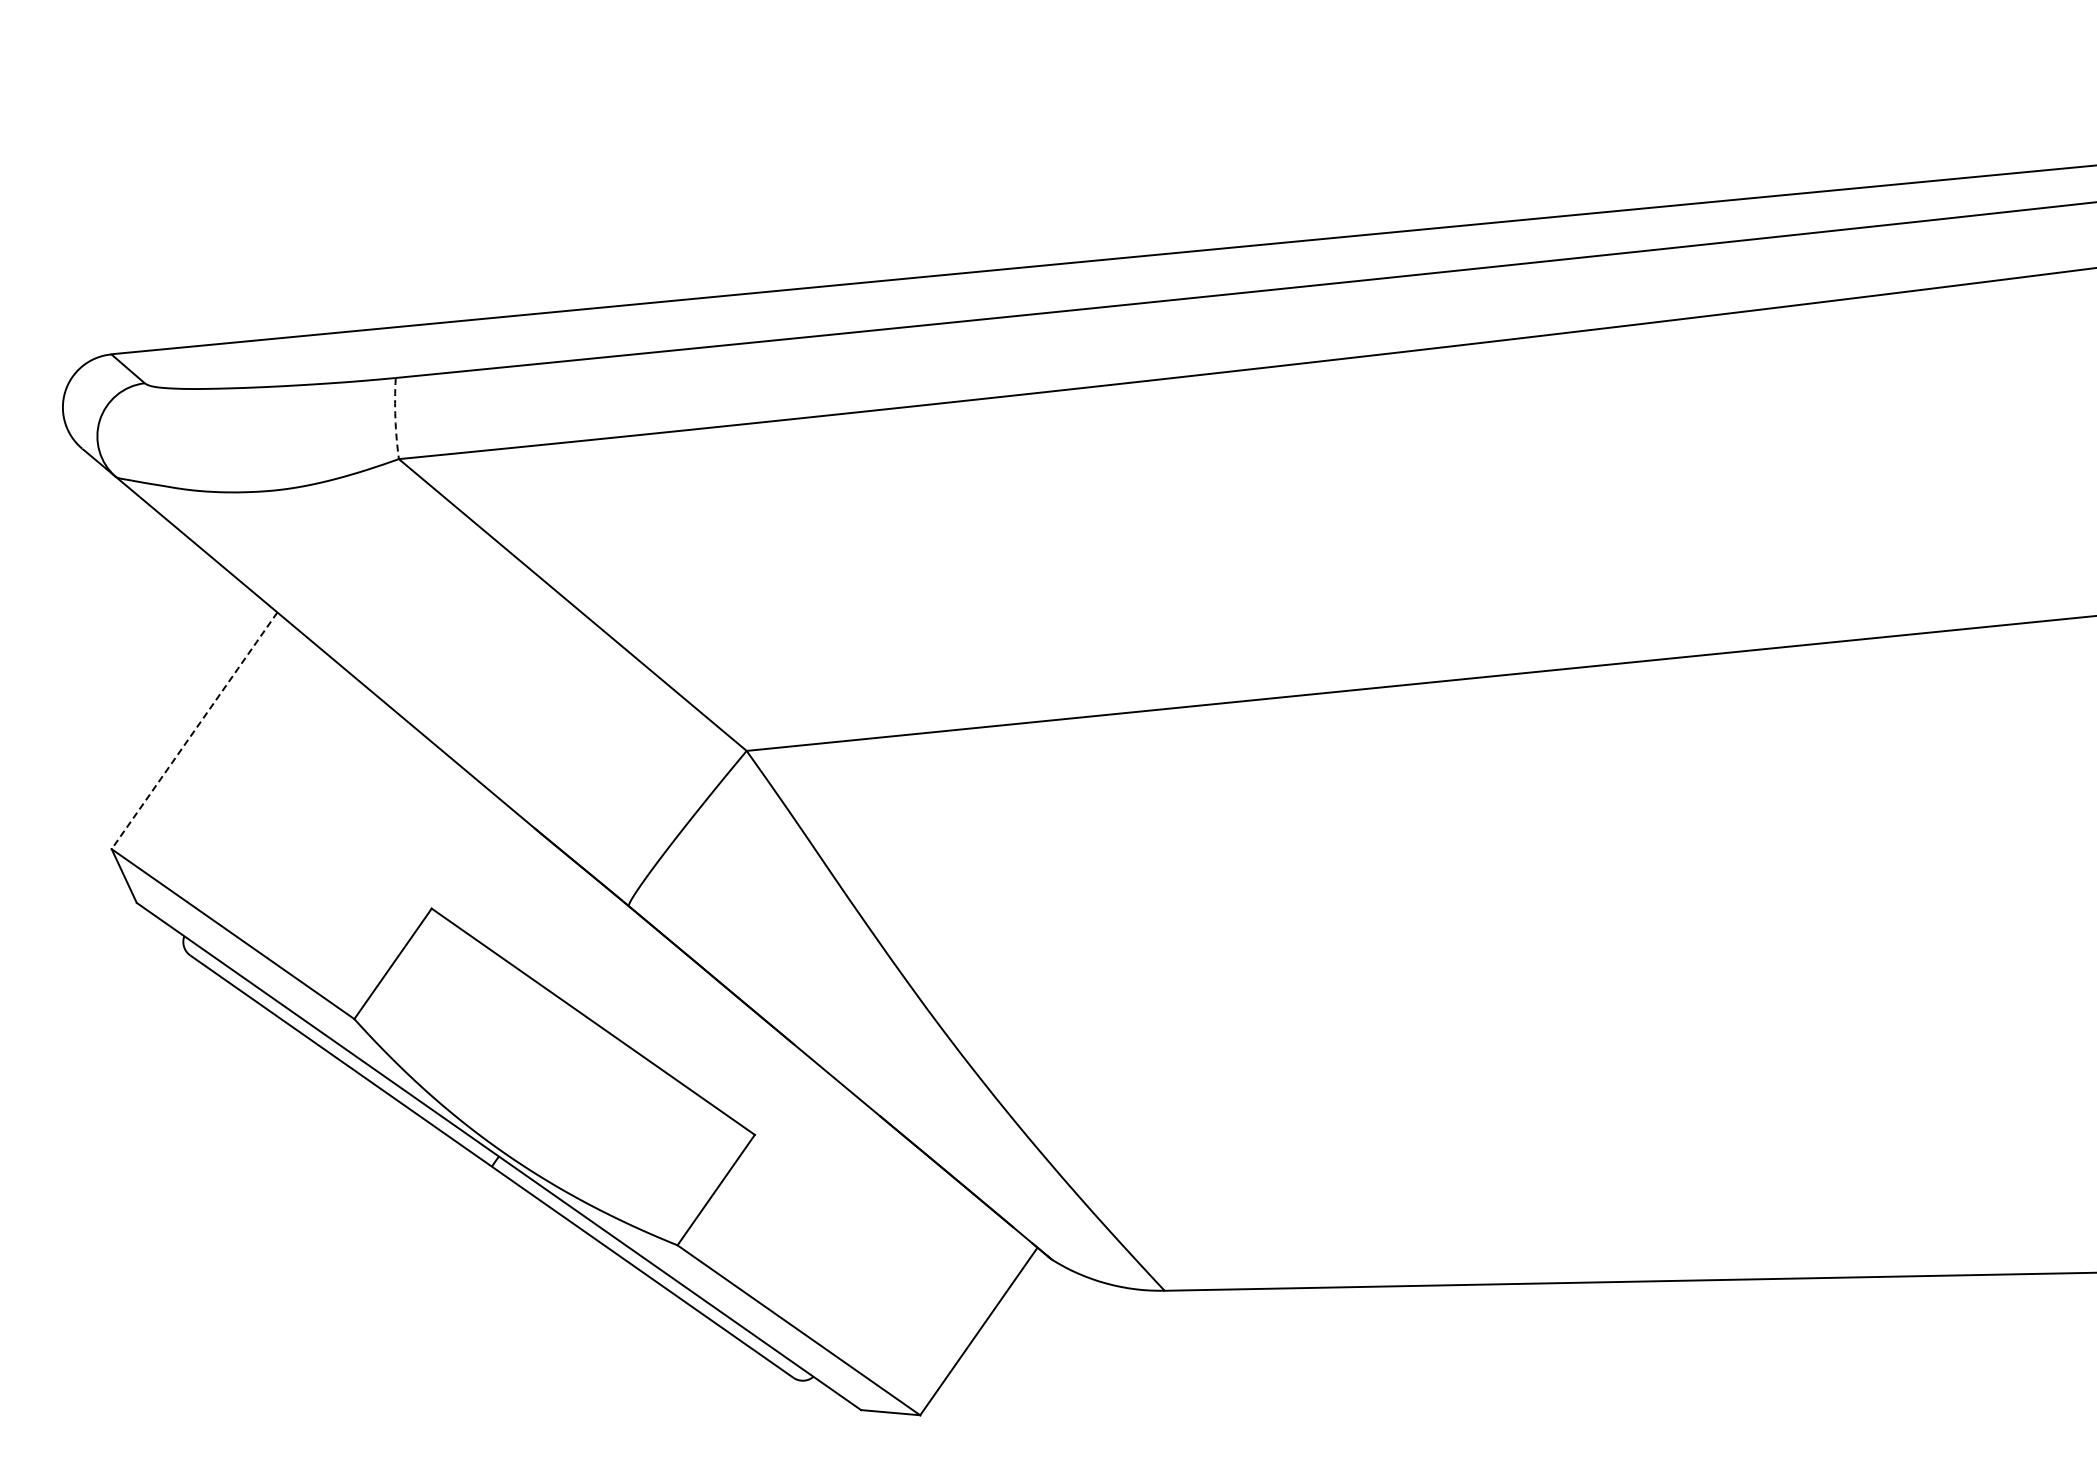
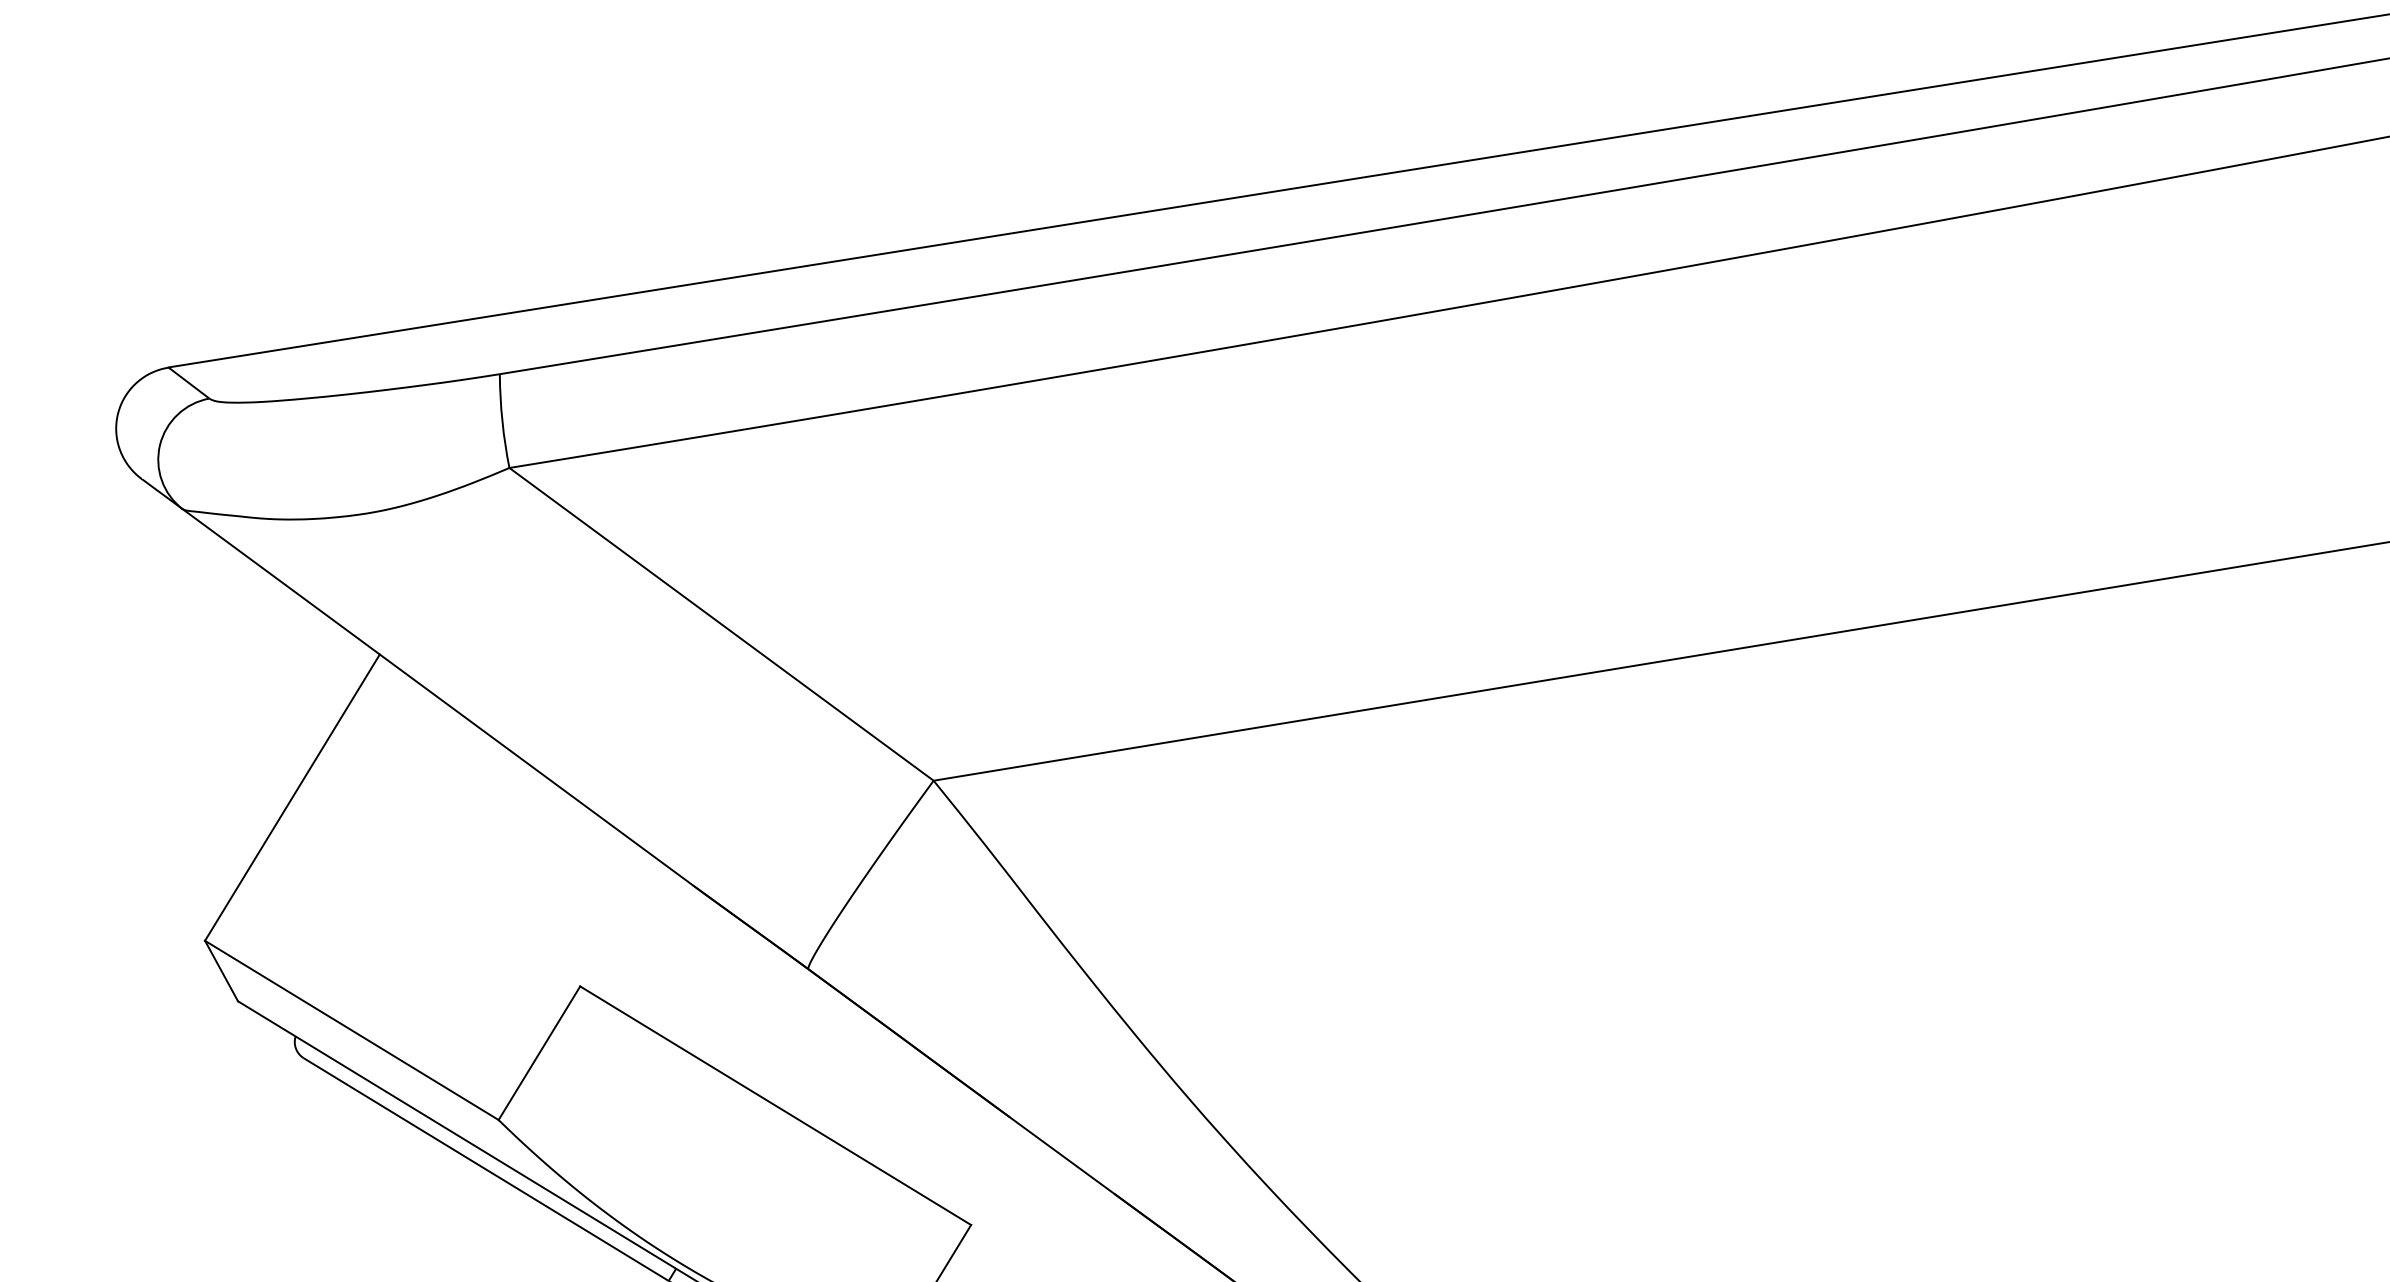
arc: (395, 418) -> (502, 421), dashed -> solid
line: (194, 731) -> (292, 798), dashed -> solid

